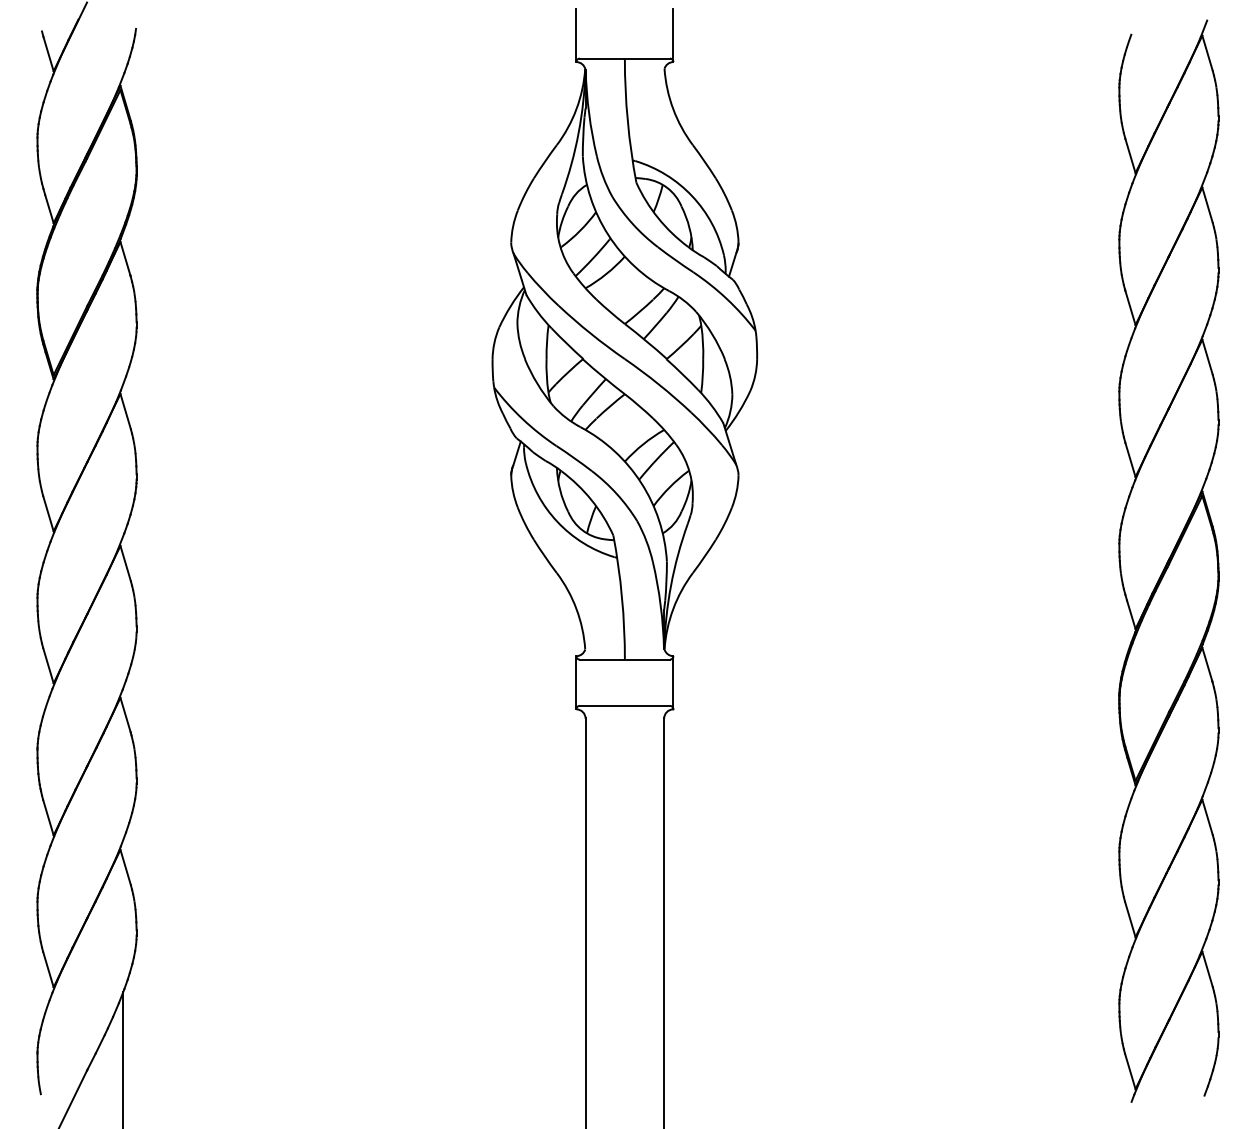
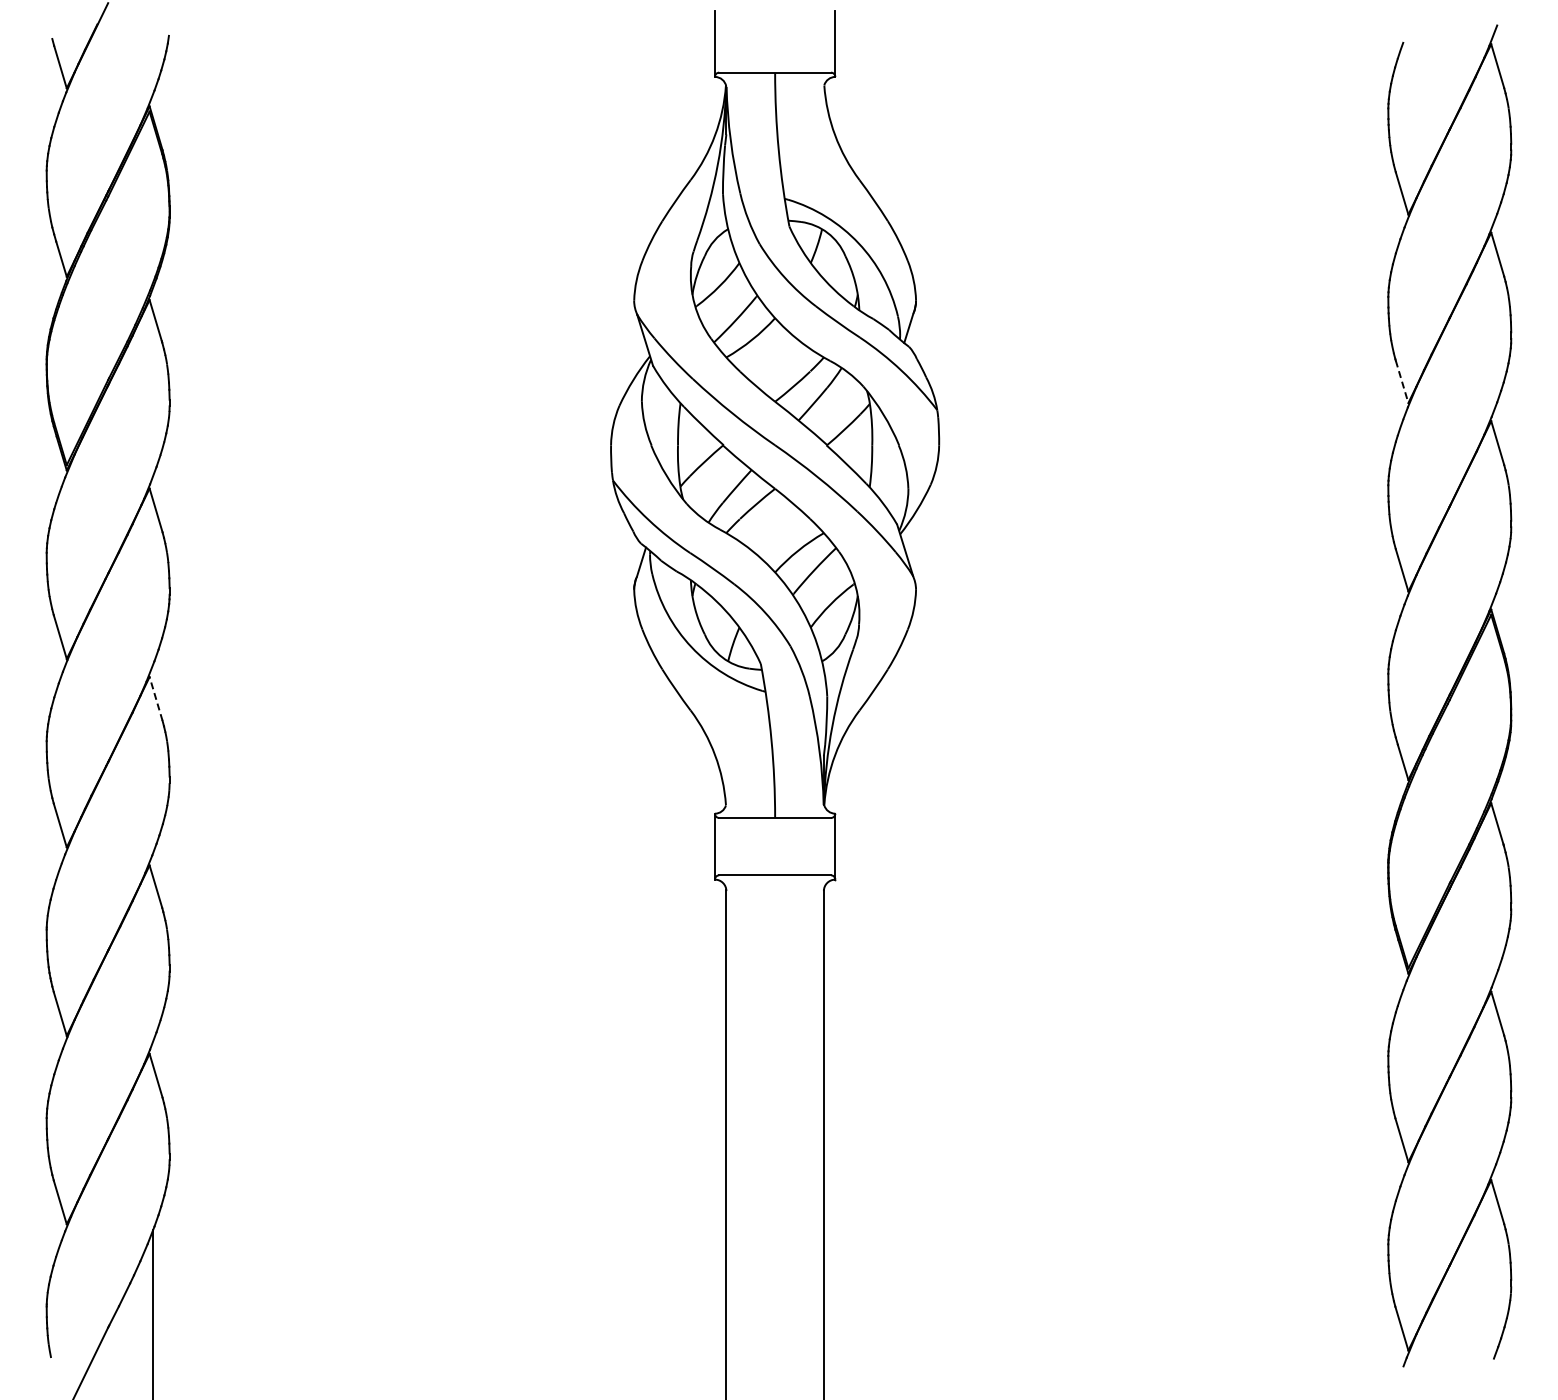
line: (1130, 308) -> (1402, 382), solid -> dashed
line: (126, 563) -> (156, 698), solid -> dashed

